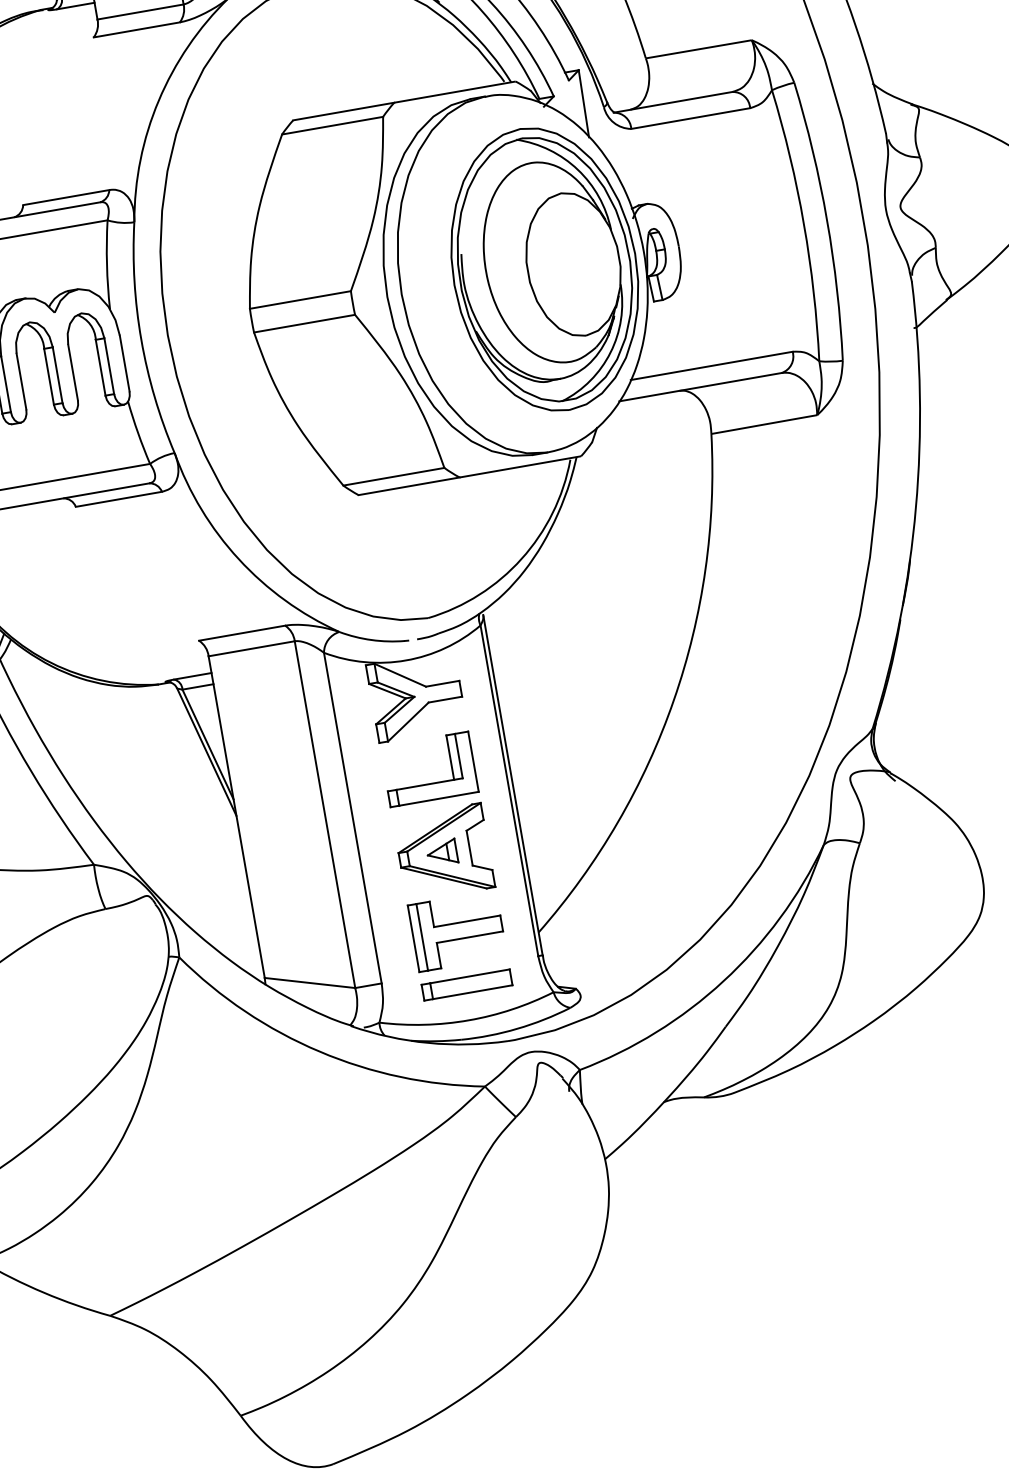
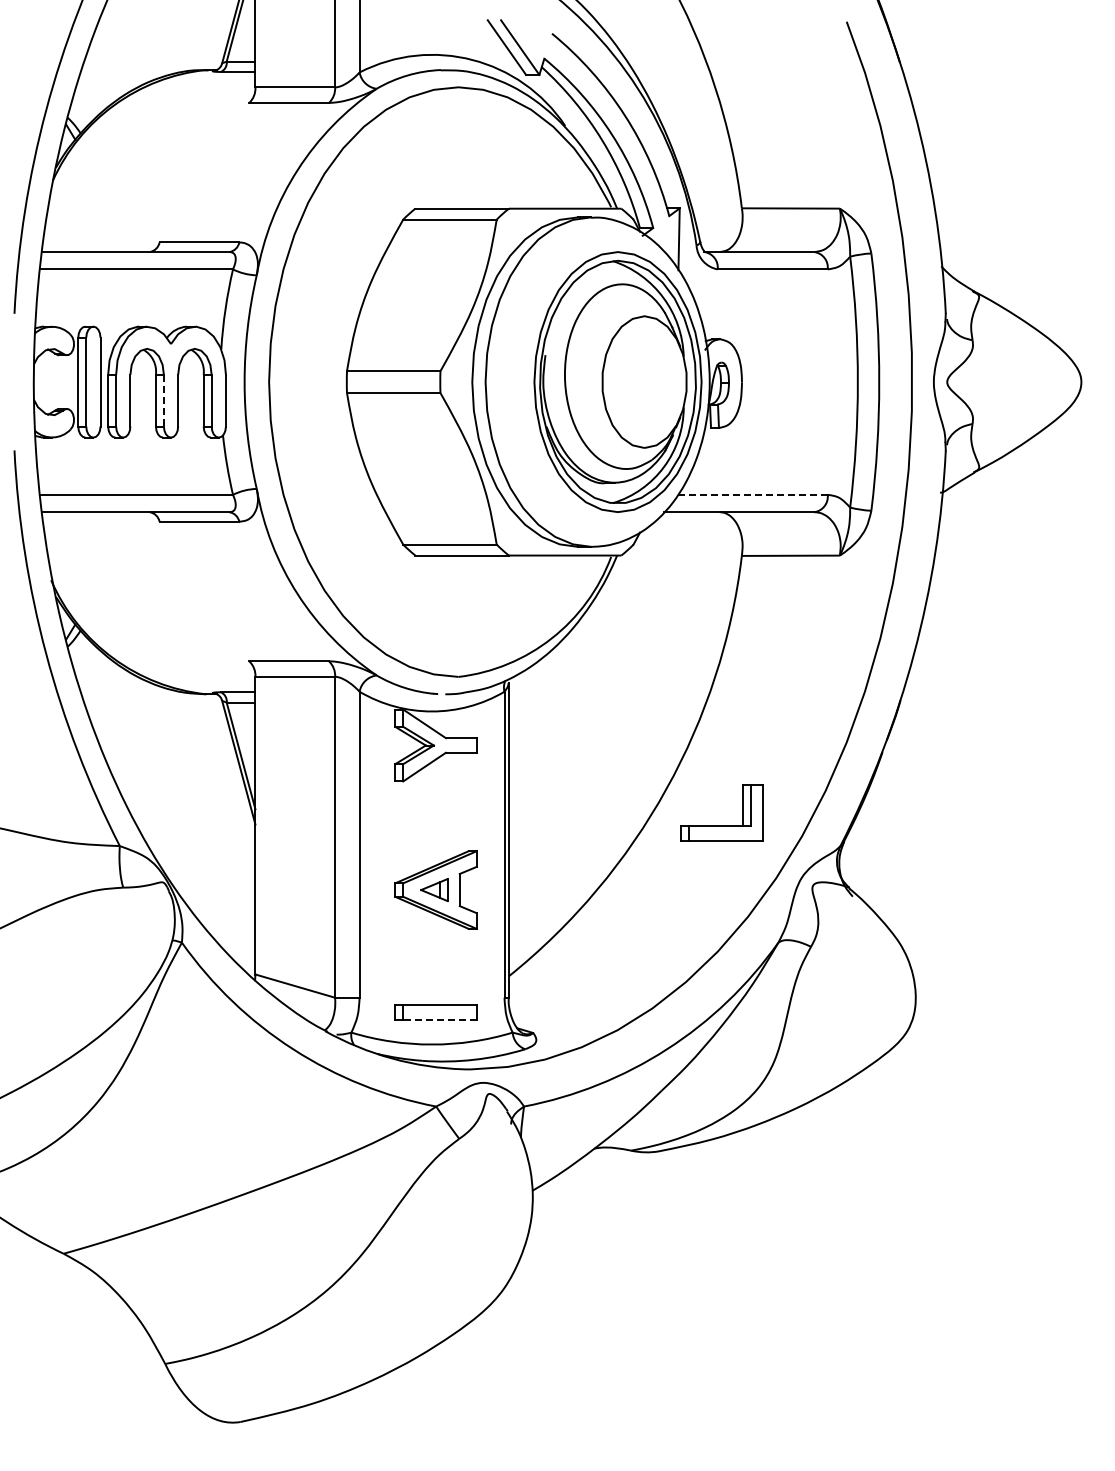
line: (711, 365) -> (752, 494), solid -> dashed
line: (57, 375) -> (163, 400), solid -> dashed
part: (431, 783) -> (721, 825), moved
part: (457, 931) -> (435, 962), removed
line: (473, 991) -> (440, 1019), solid -> dashed

